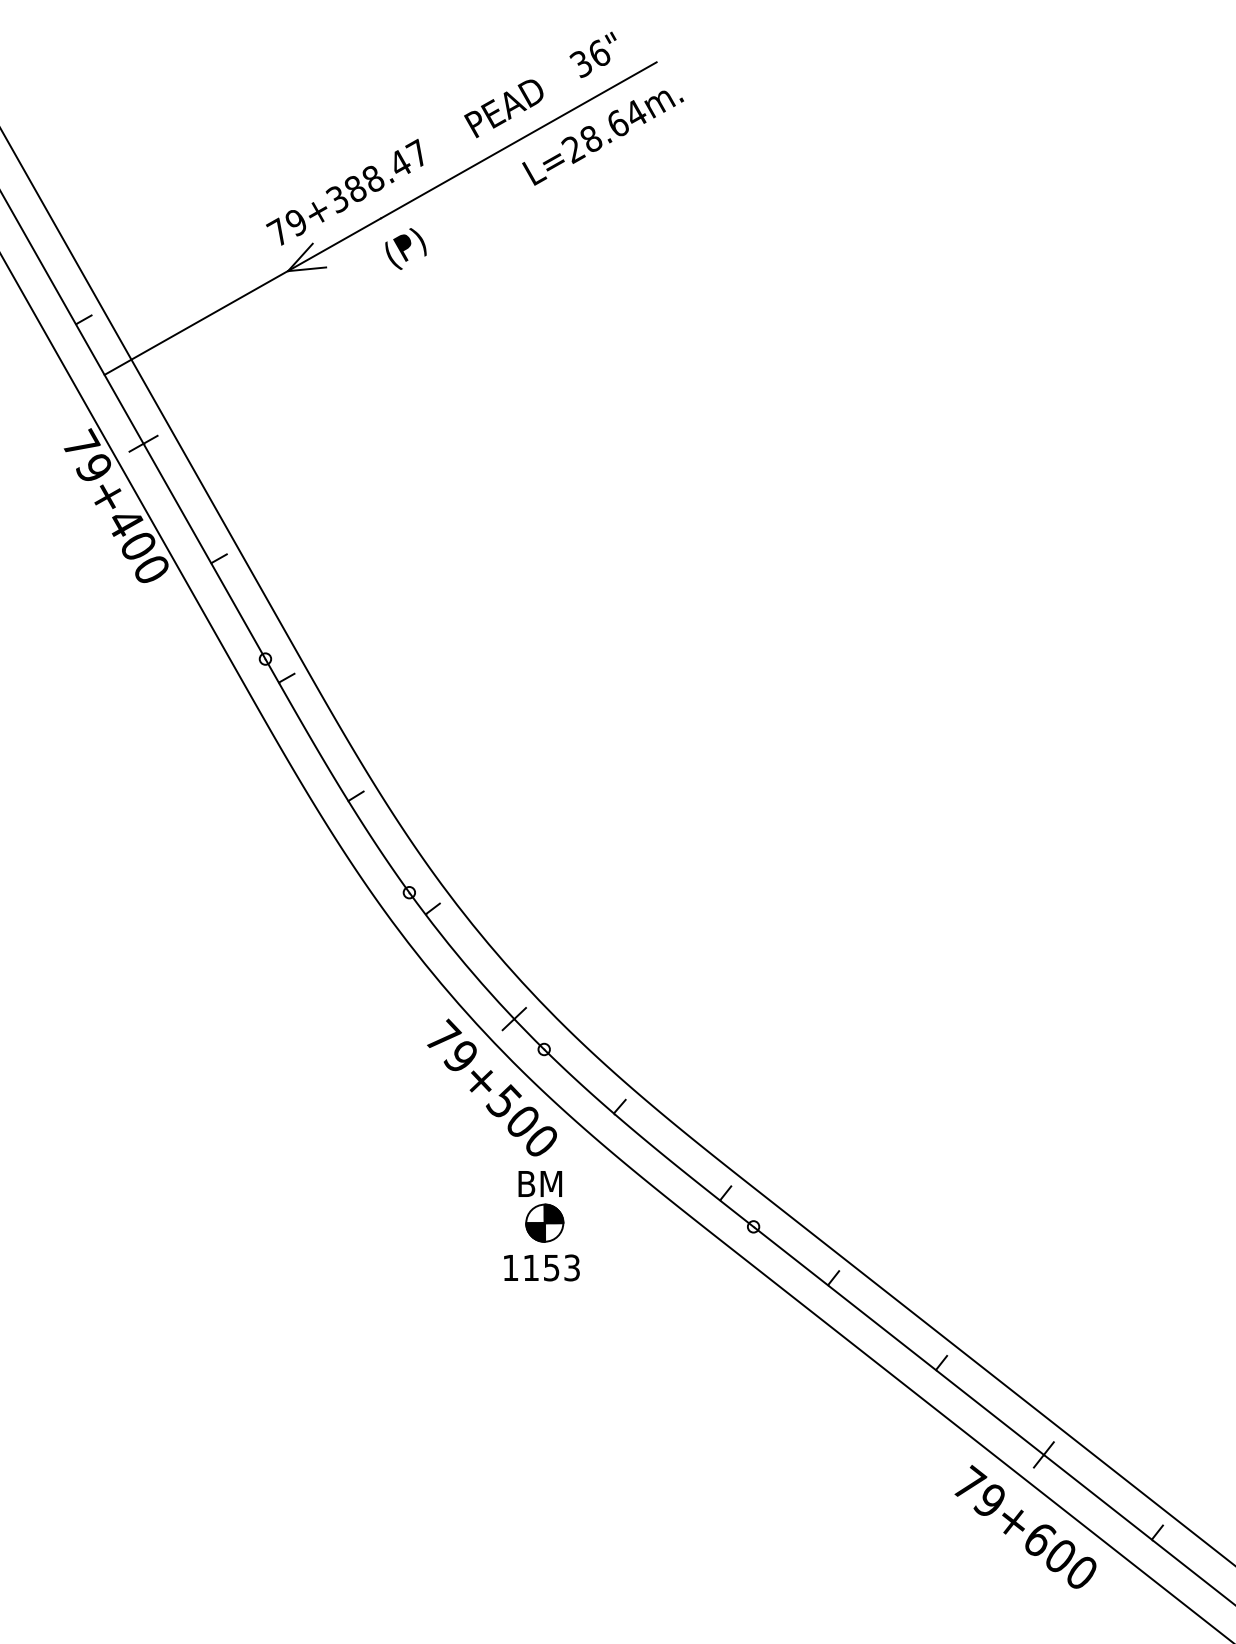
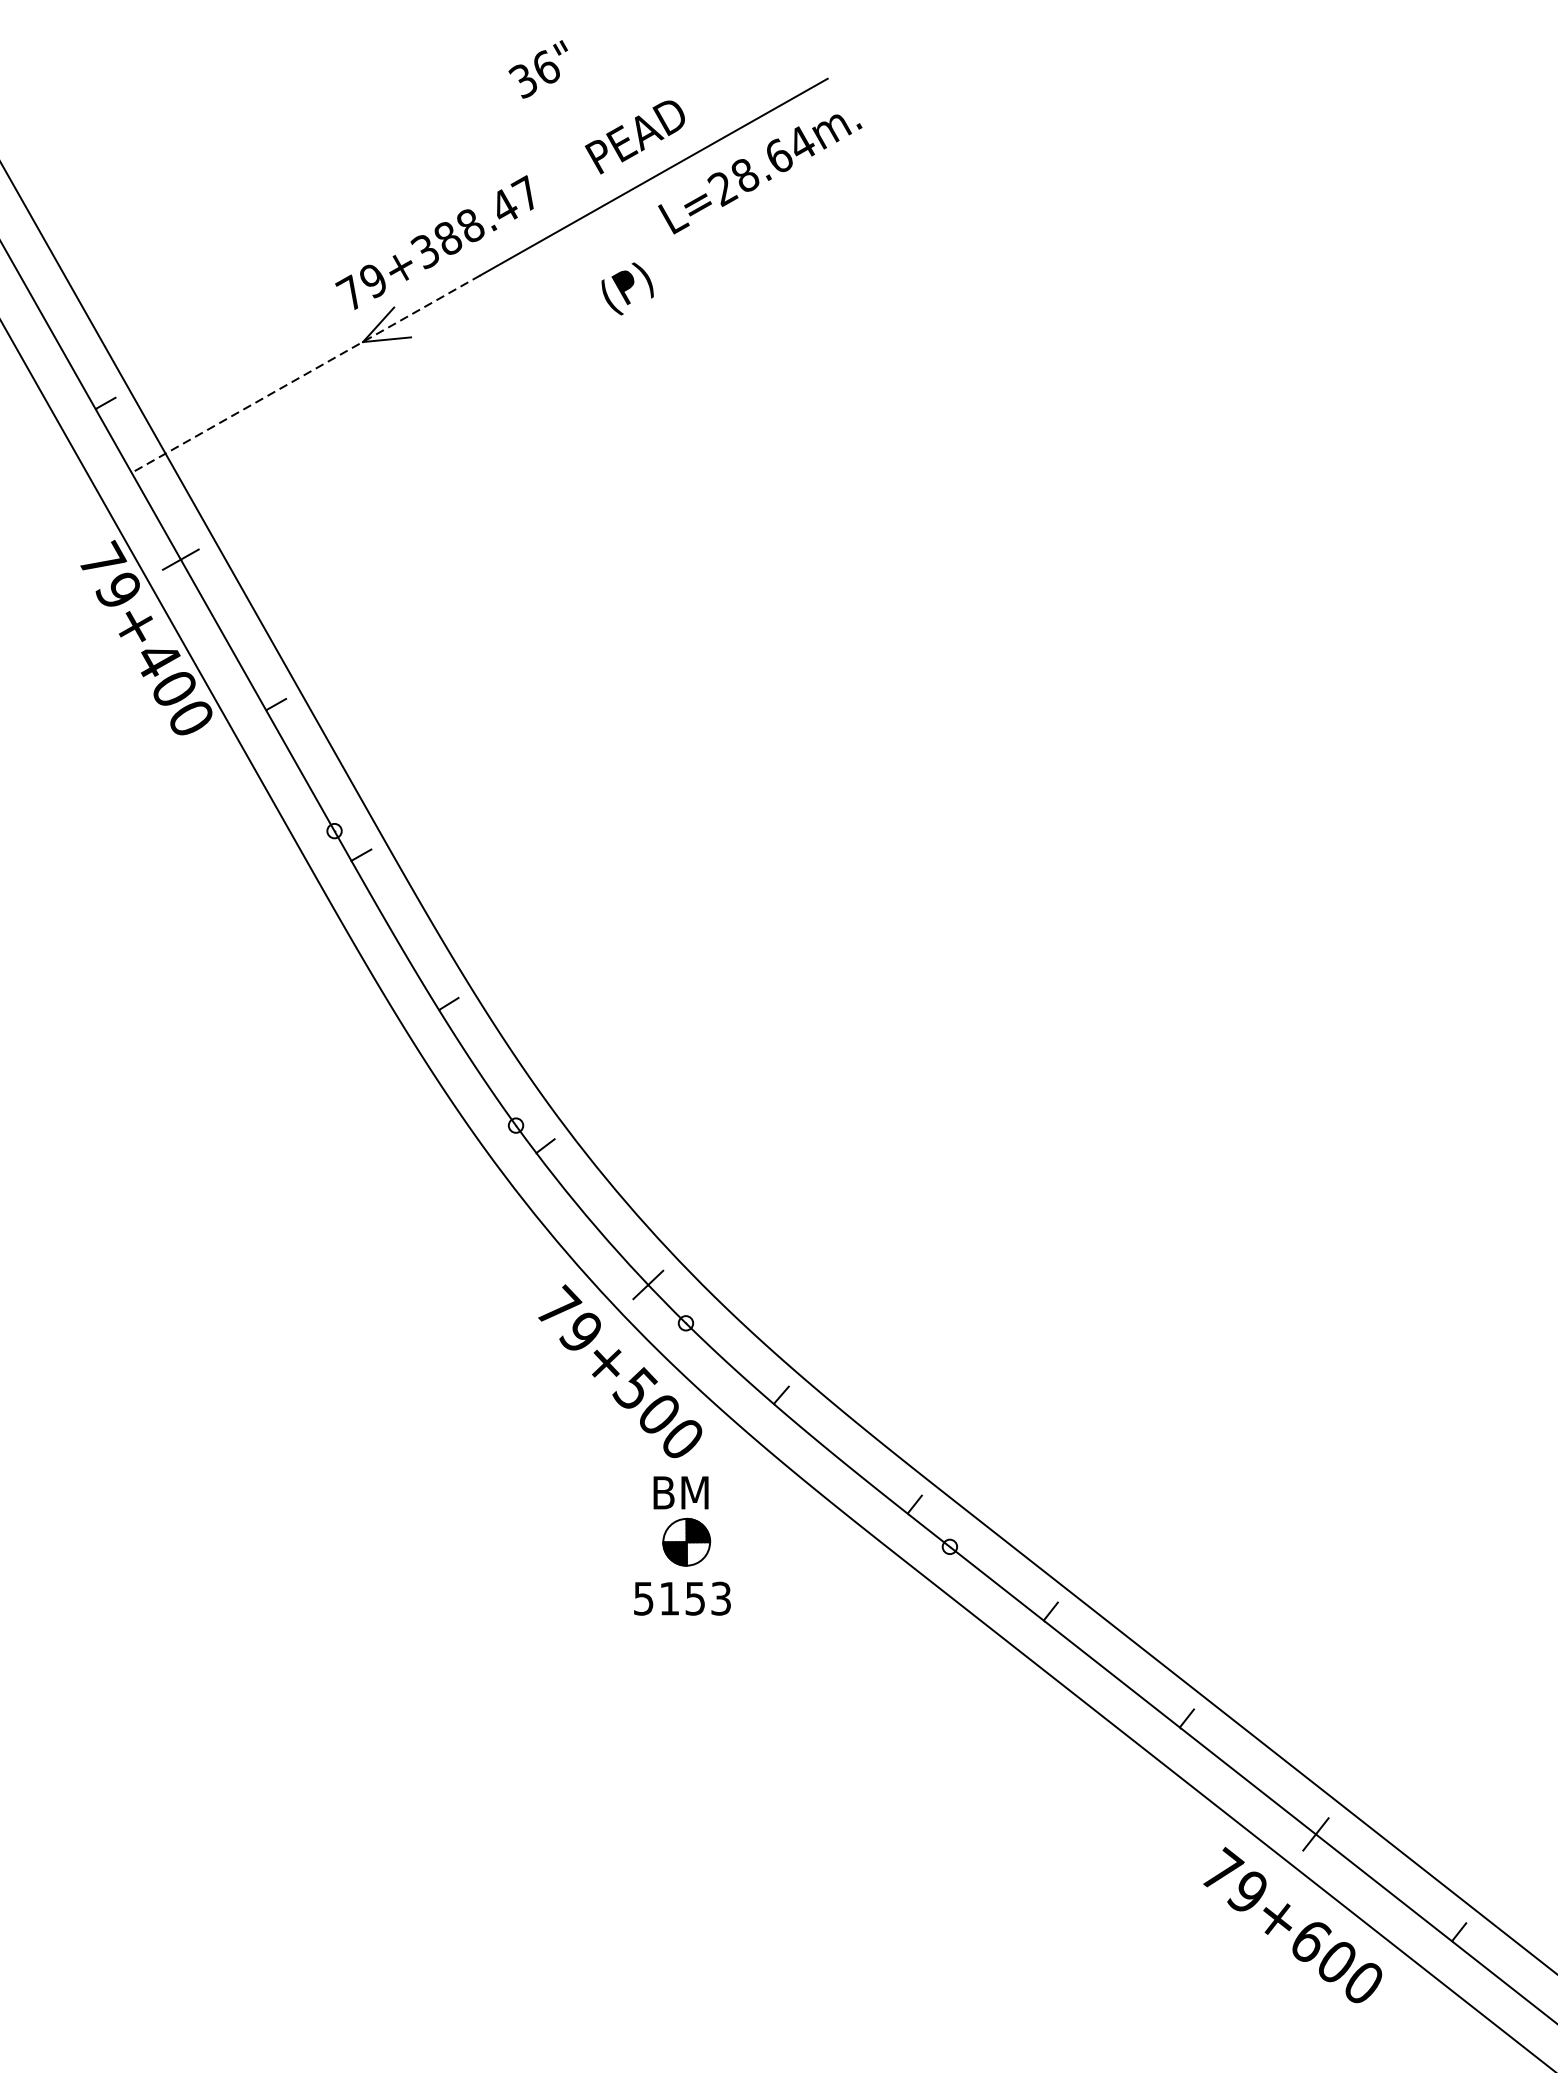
text: (592, 54) -> (537, 68), moved
text: (405, 248) -> (627, 288), moved
line: (242, 296) -> (305, 374), solid -> dashed
text: (510, 1268) -> (643, 1599), 1153 -> 5153

